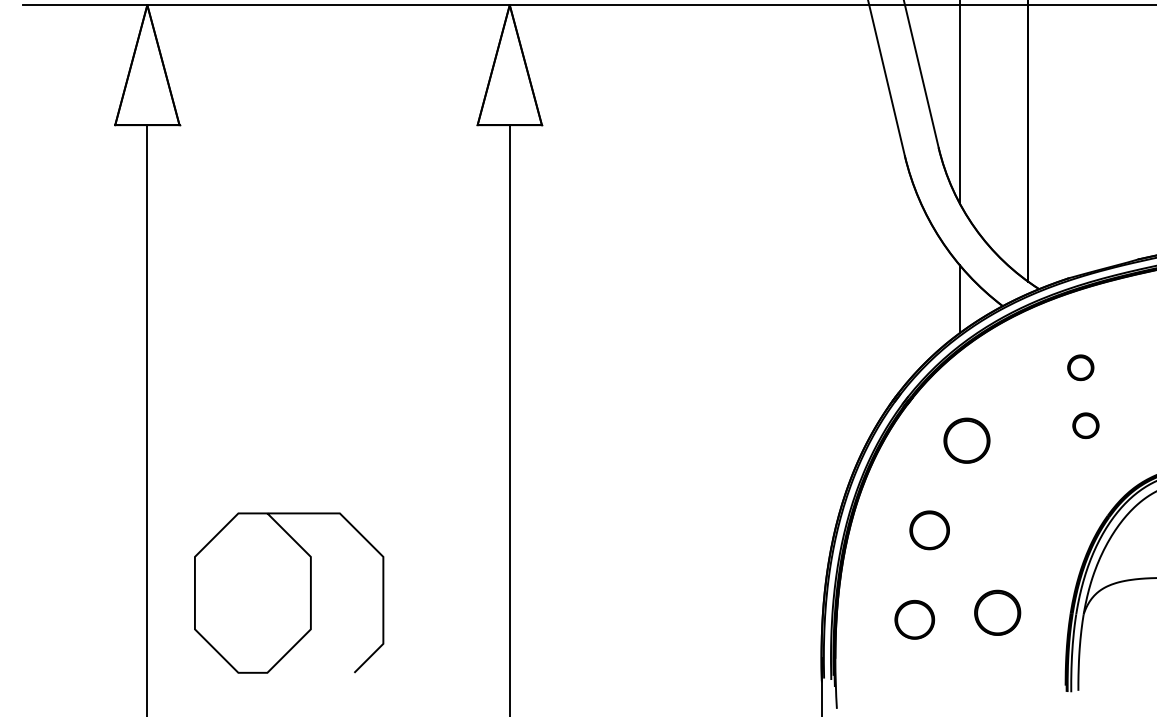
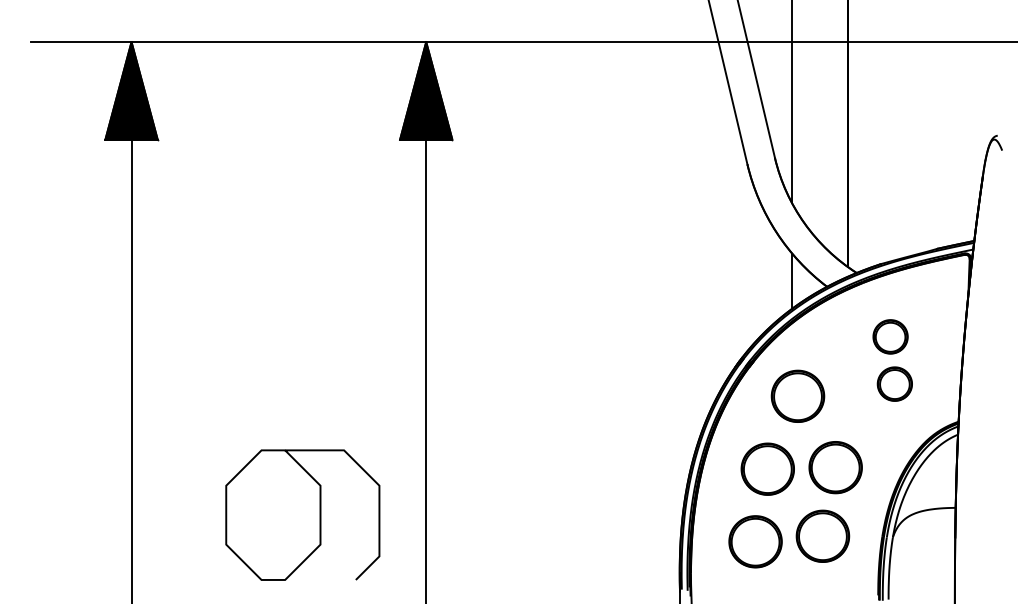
fill: (147, 64) -> (131, 90), added
fill: (510, 64) -> (426, 90), added
part: (1080, 367) -> (890, 336), size x1.67
part: (1085, 425) -> (894, 383), size x1.67
part: (966, 439) -> (797, 395), size x1.43
part: (1013, 528) -> (835, 467), added
part: (929, 529) -> (767, 468), size x1.67
curve: (309, 592) -> (319, 514), moved
part: (997, 611) -> (822, 535), size x1.43
part: (914, 619) -> (755, 541), size x1.67

